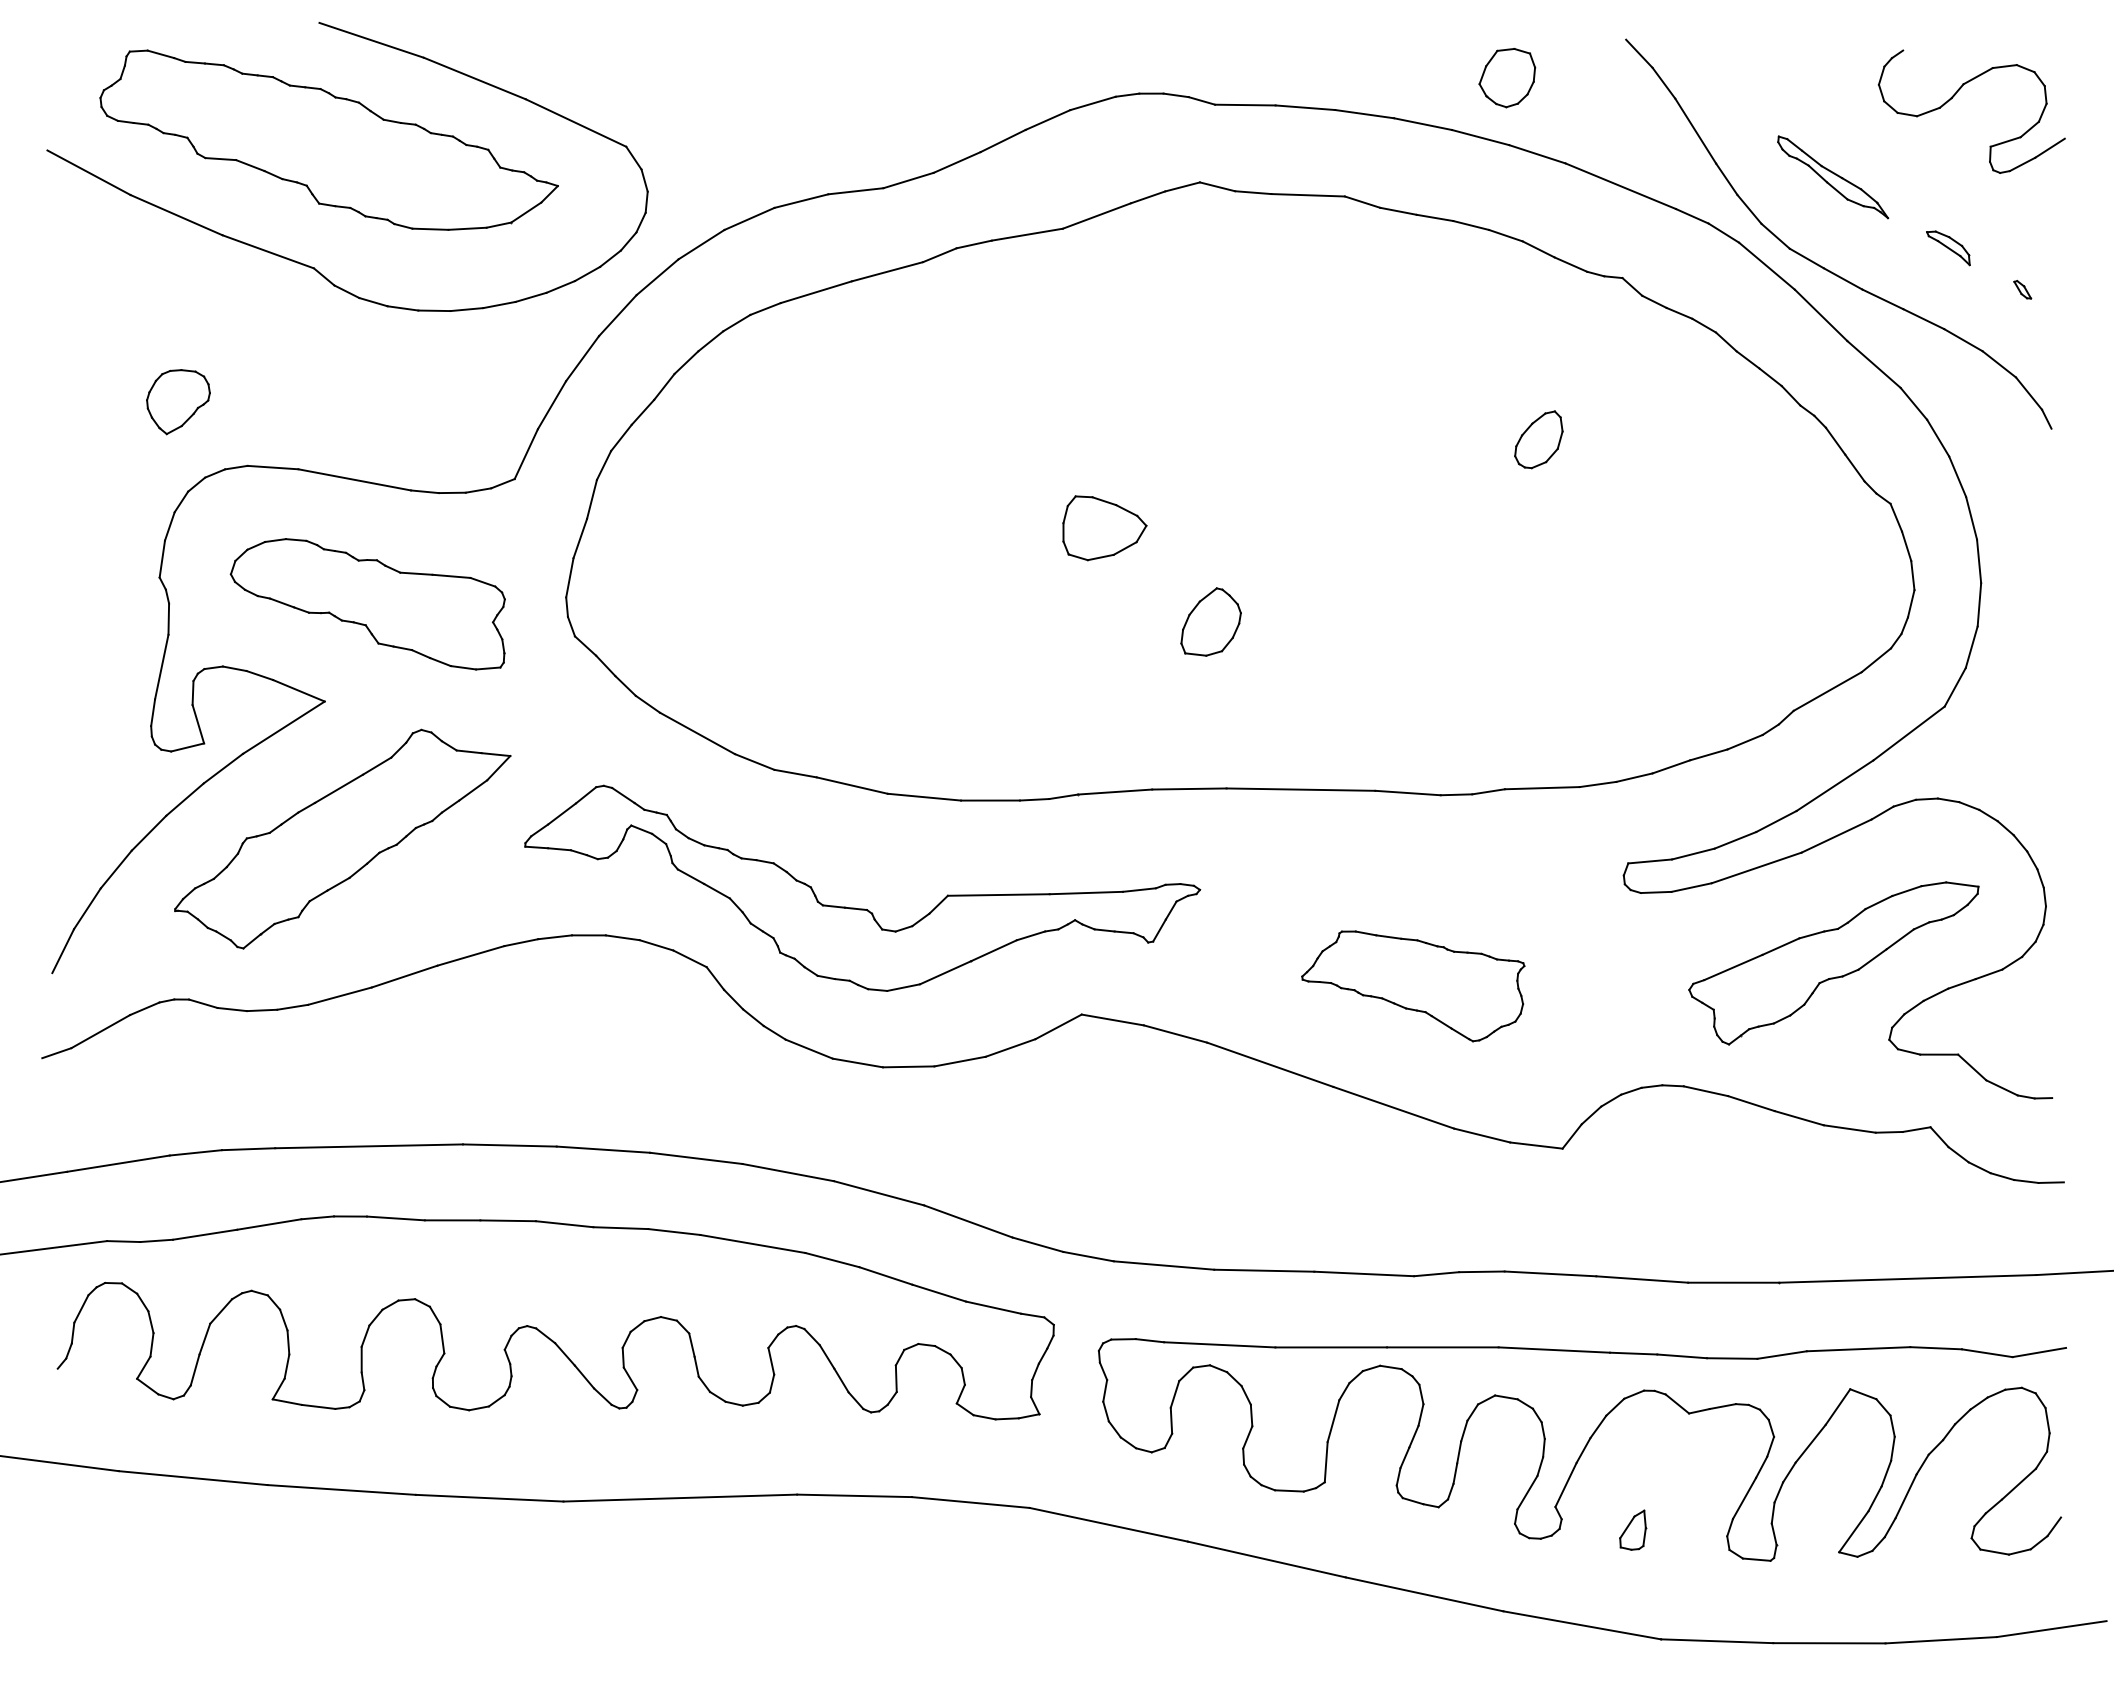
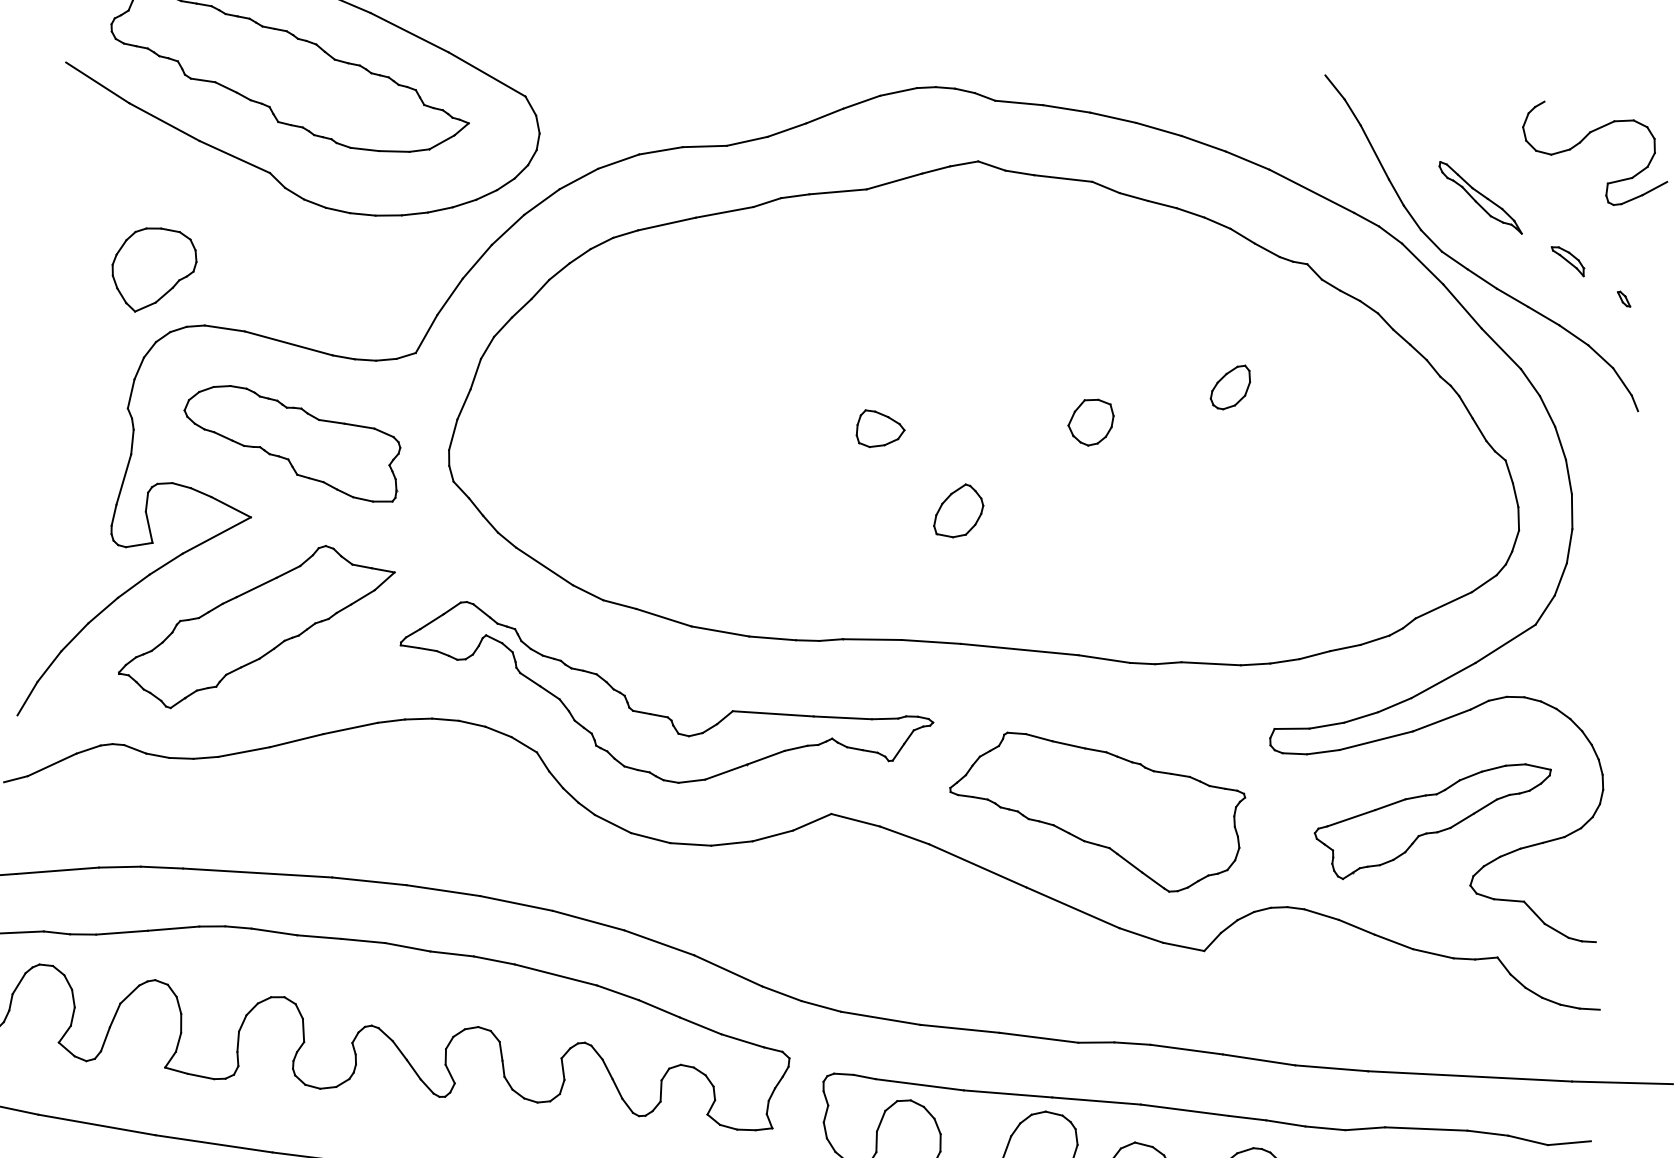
part: (1507, 78) -> (1091, 422), moved
part: (178, 401) -> (154, 270), size x1.67
part: (1104, 528) -> (880, 429), size x0.71
part: (1413, 986) -> (1096, 812), size x1.67

